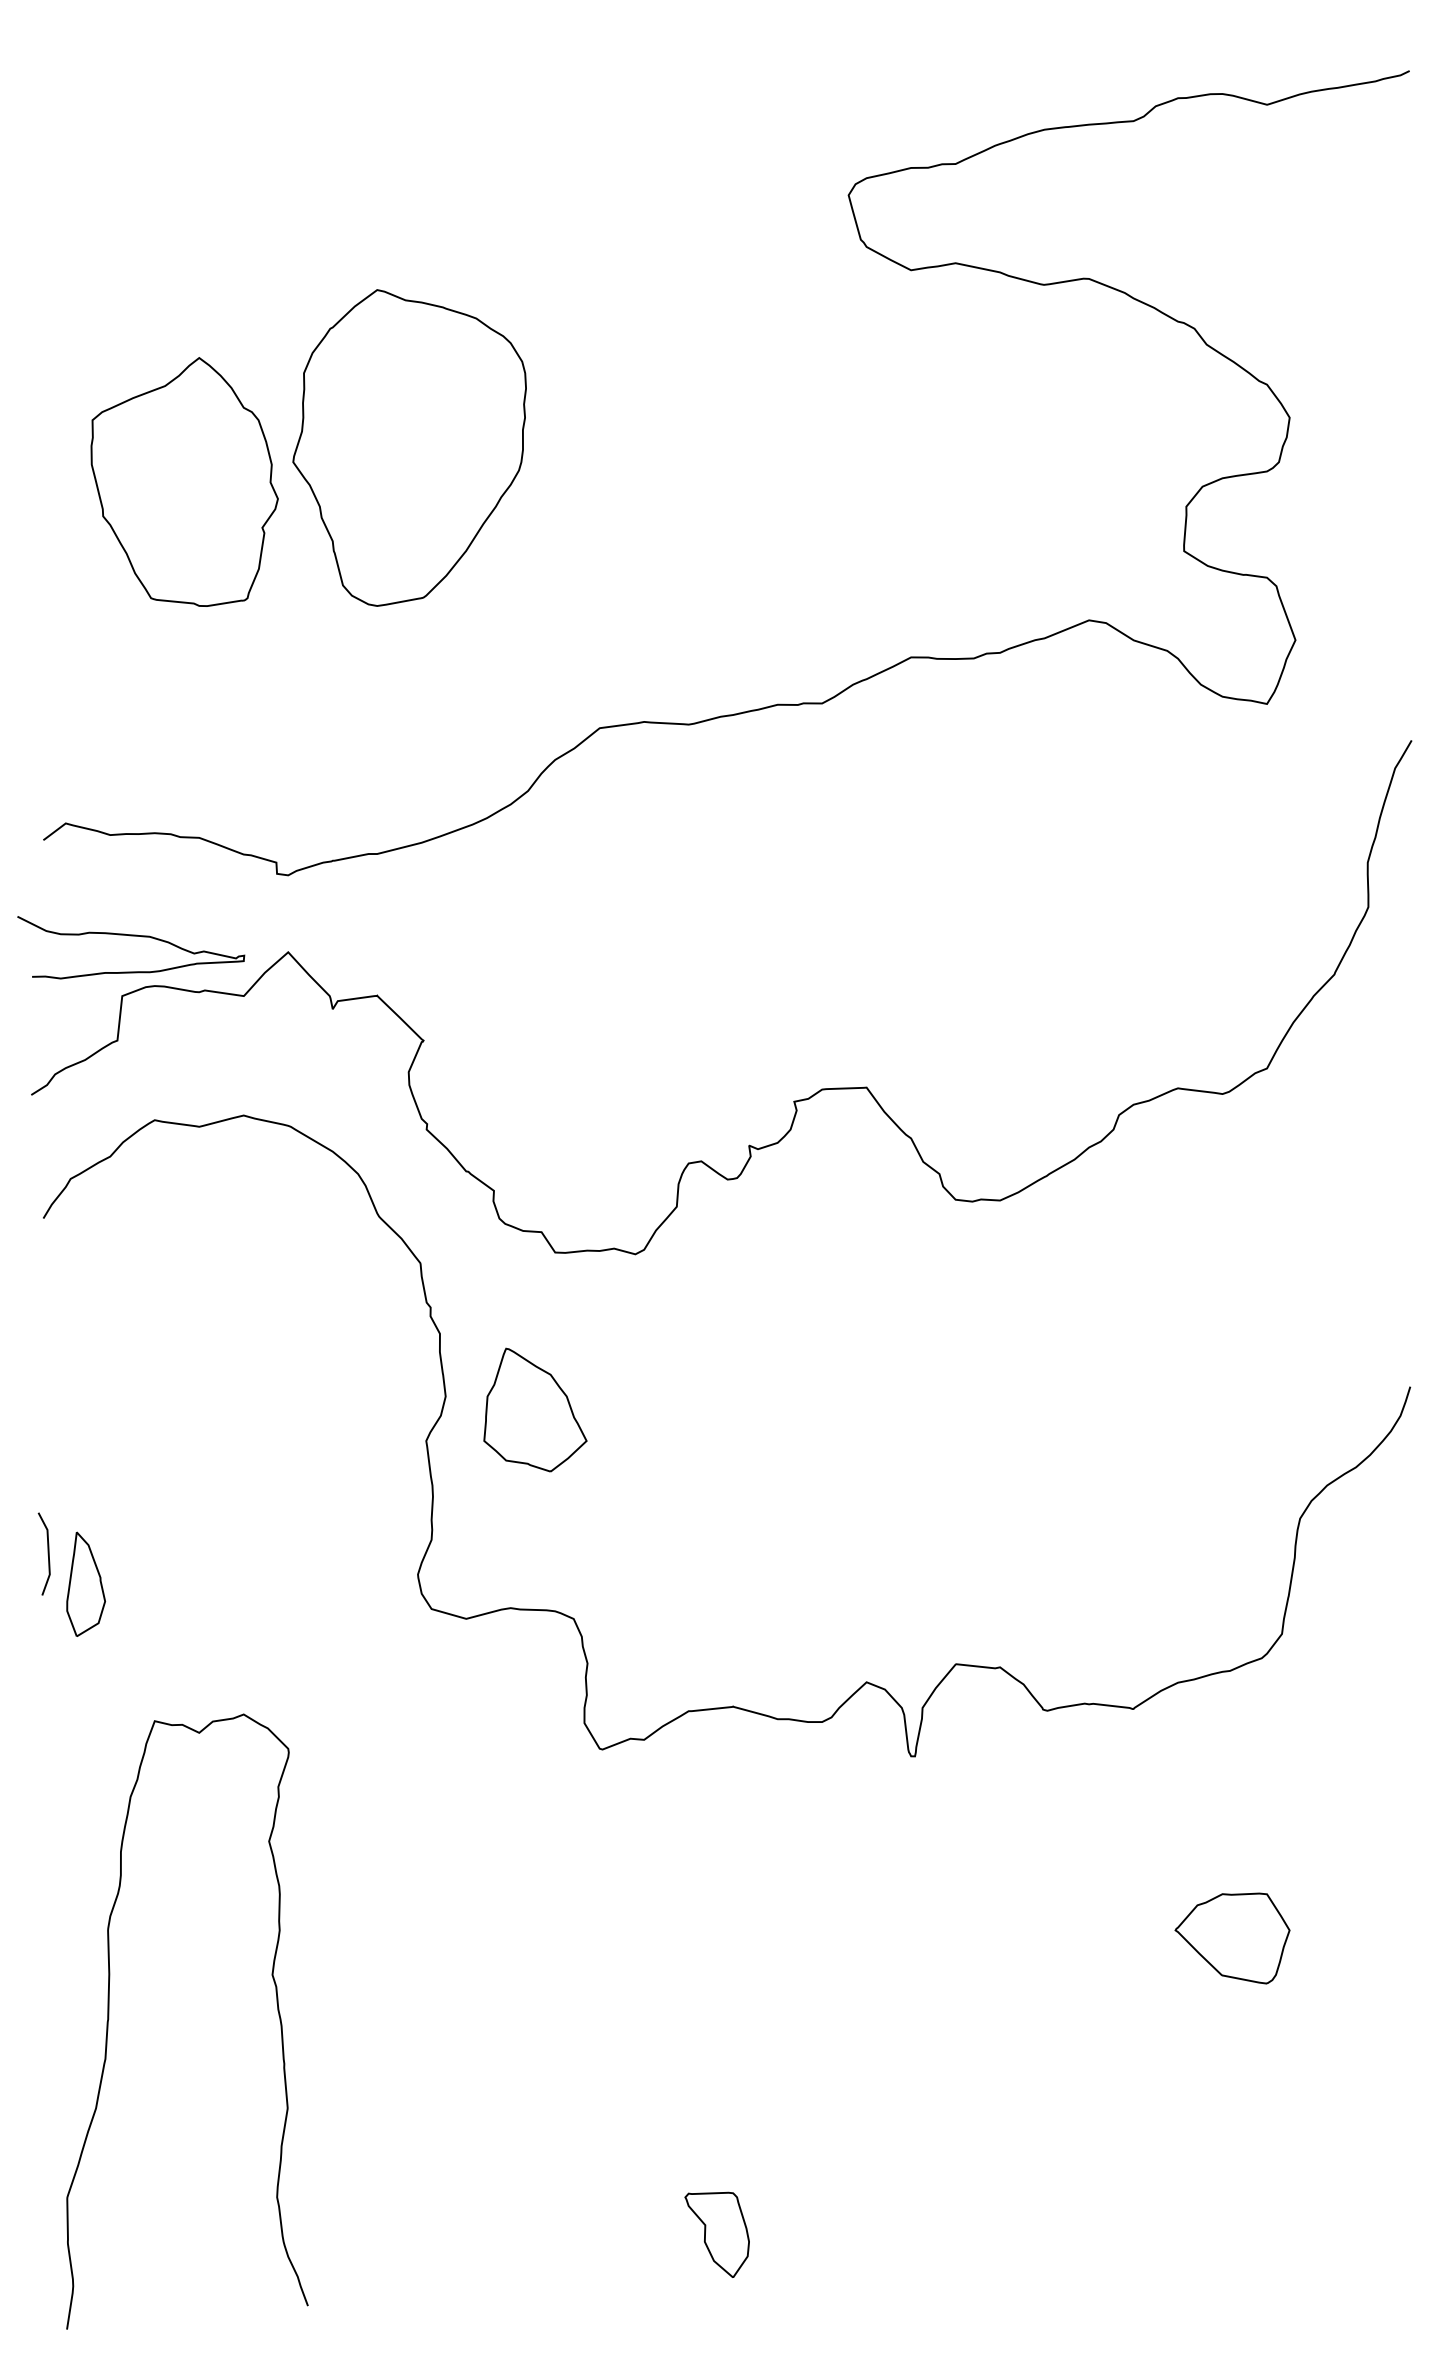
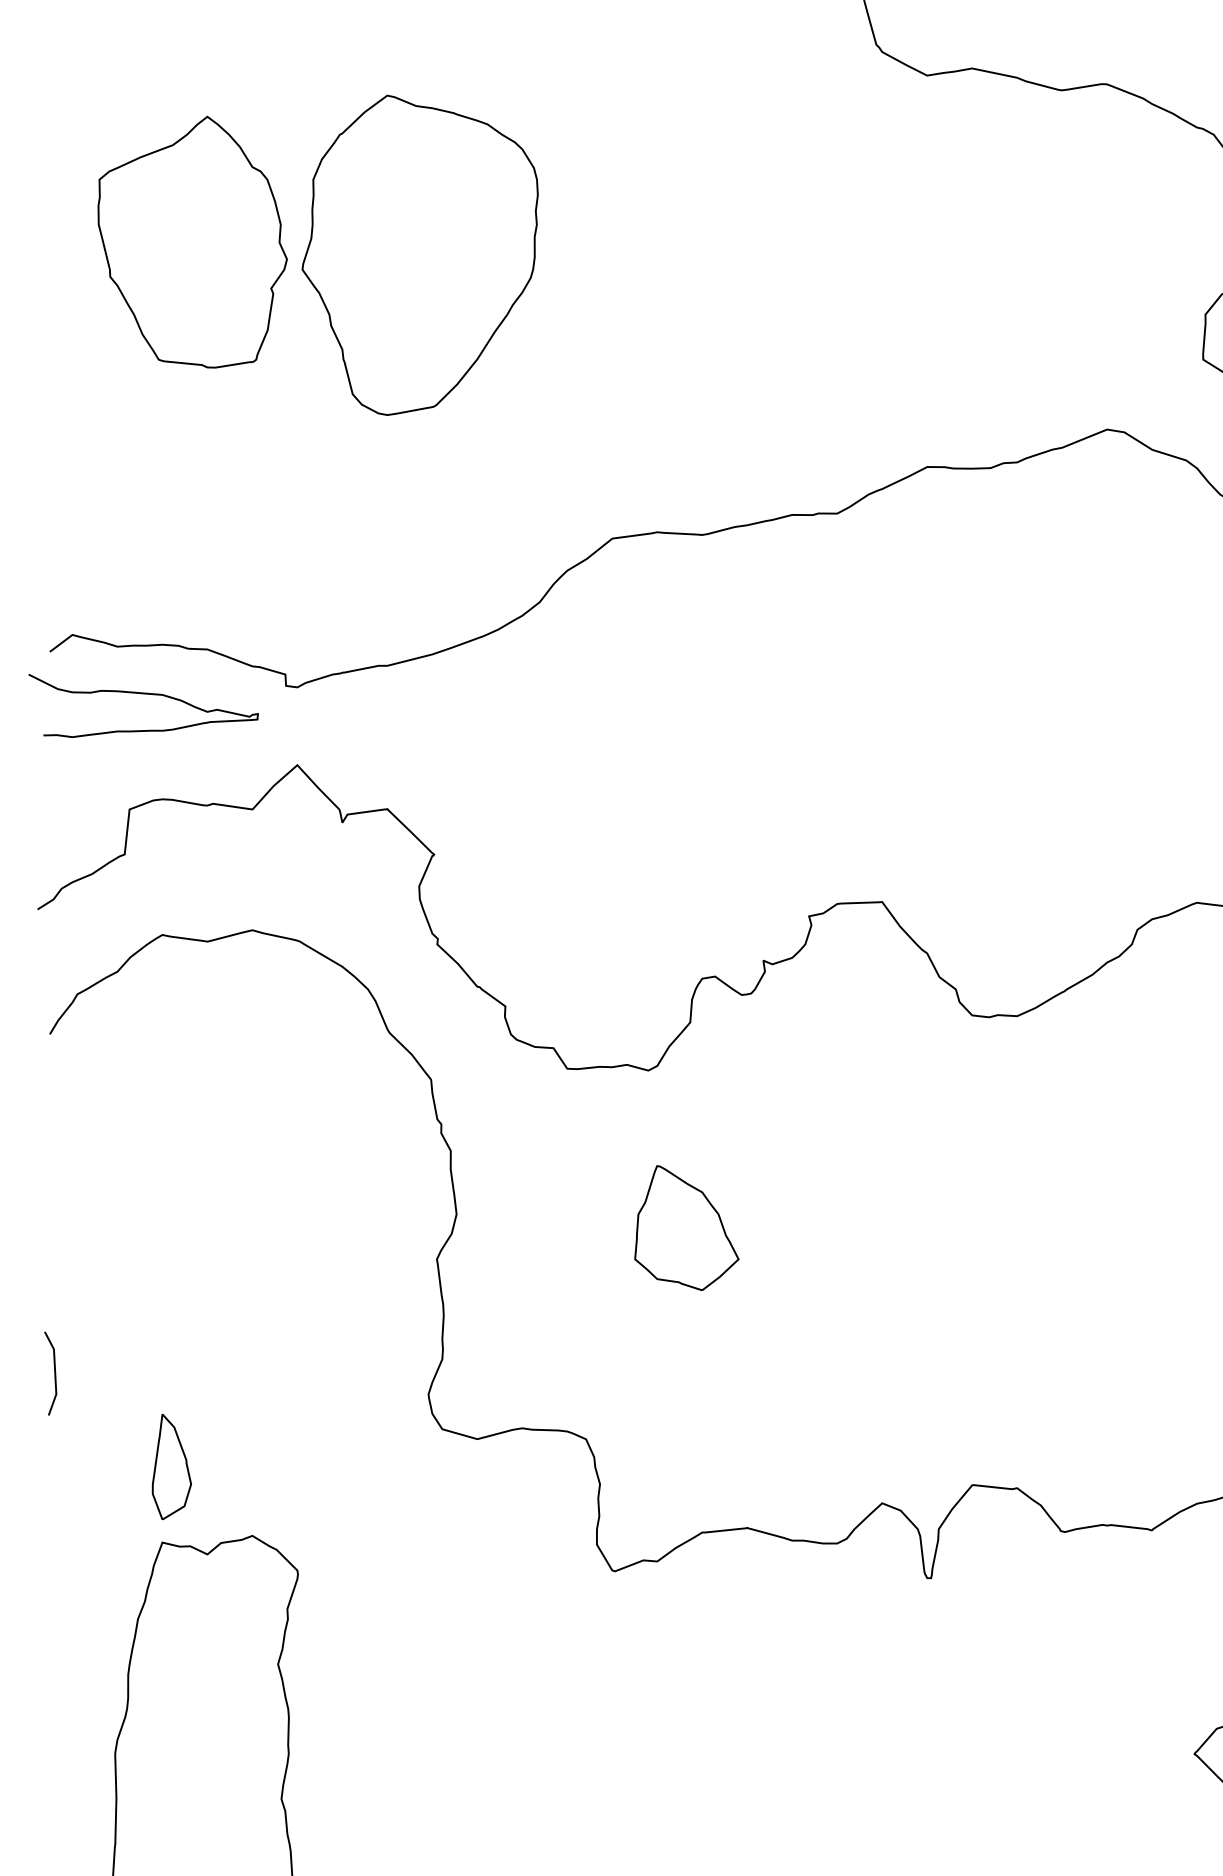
part: (184, 481) -> (192, 241), moved
curve: (131, 936) -> (143, 694), moved
part: (535, 1409) -> (686, 1227), moved
part: (85, 1583) -> (171, 1466), moved

